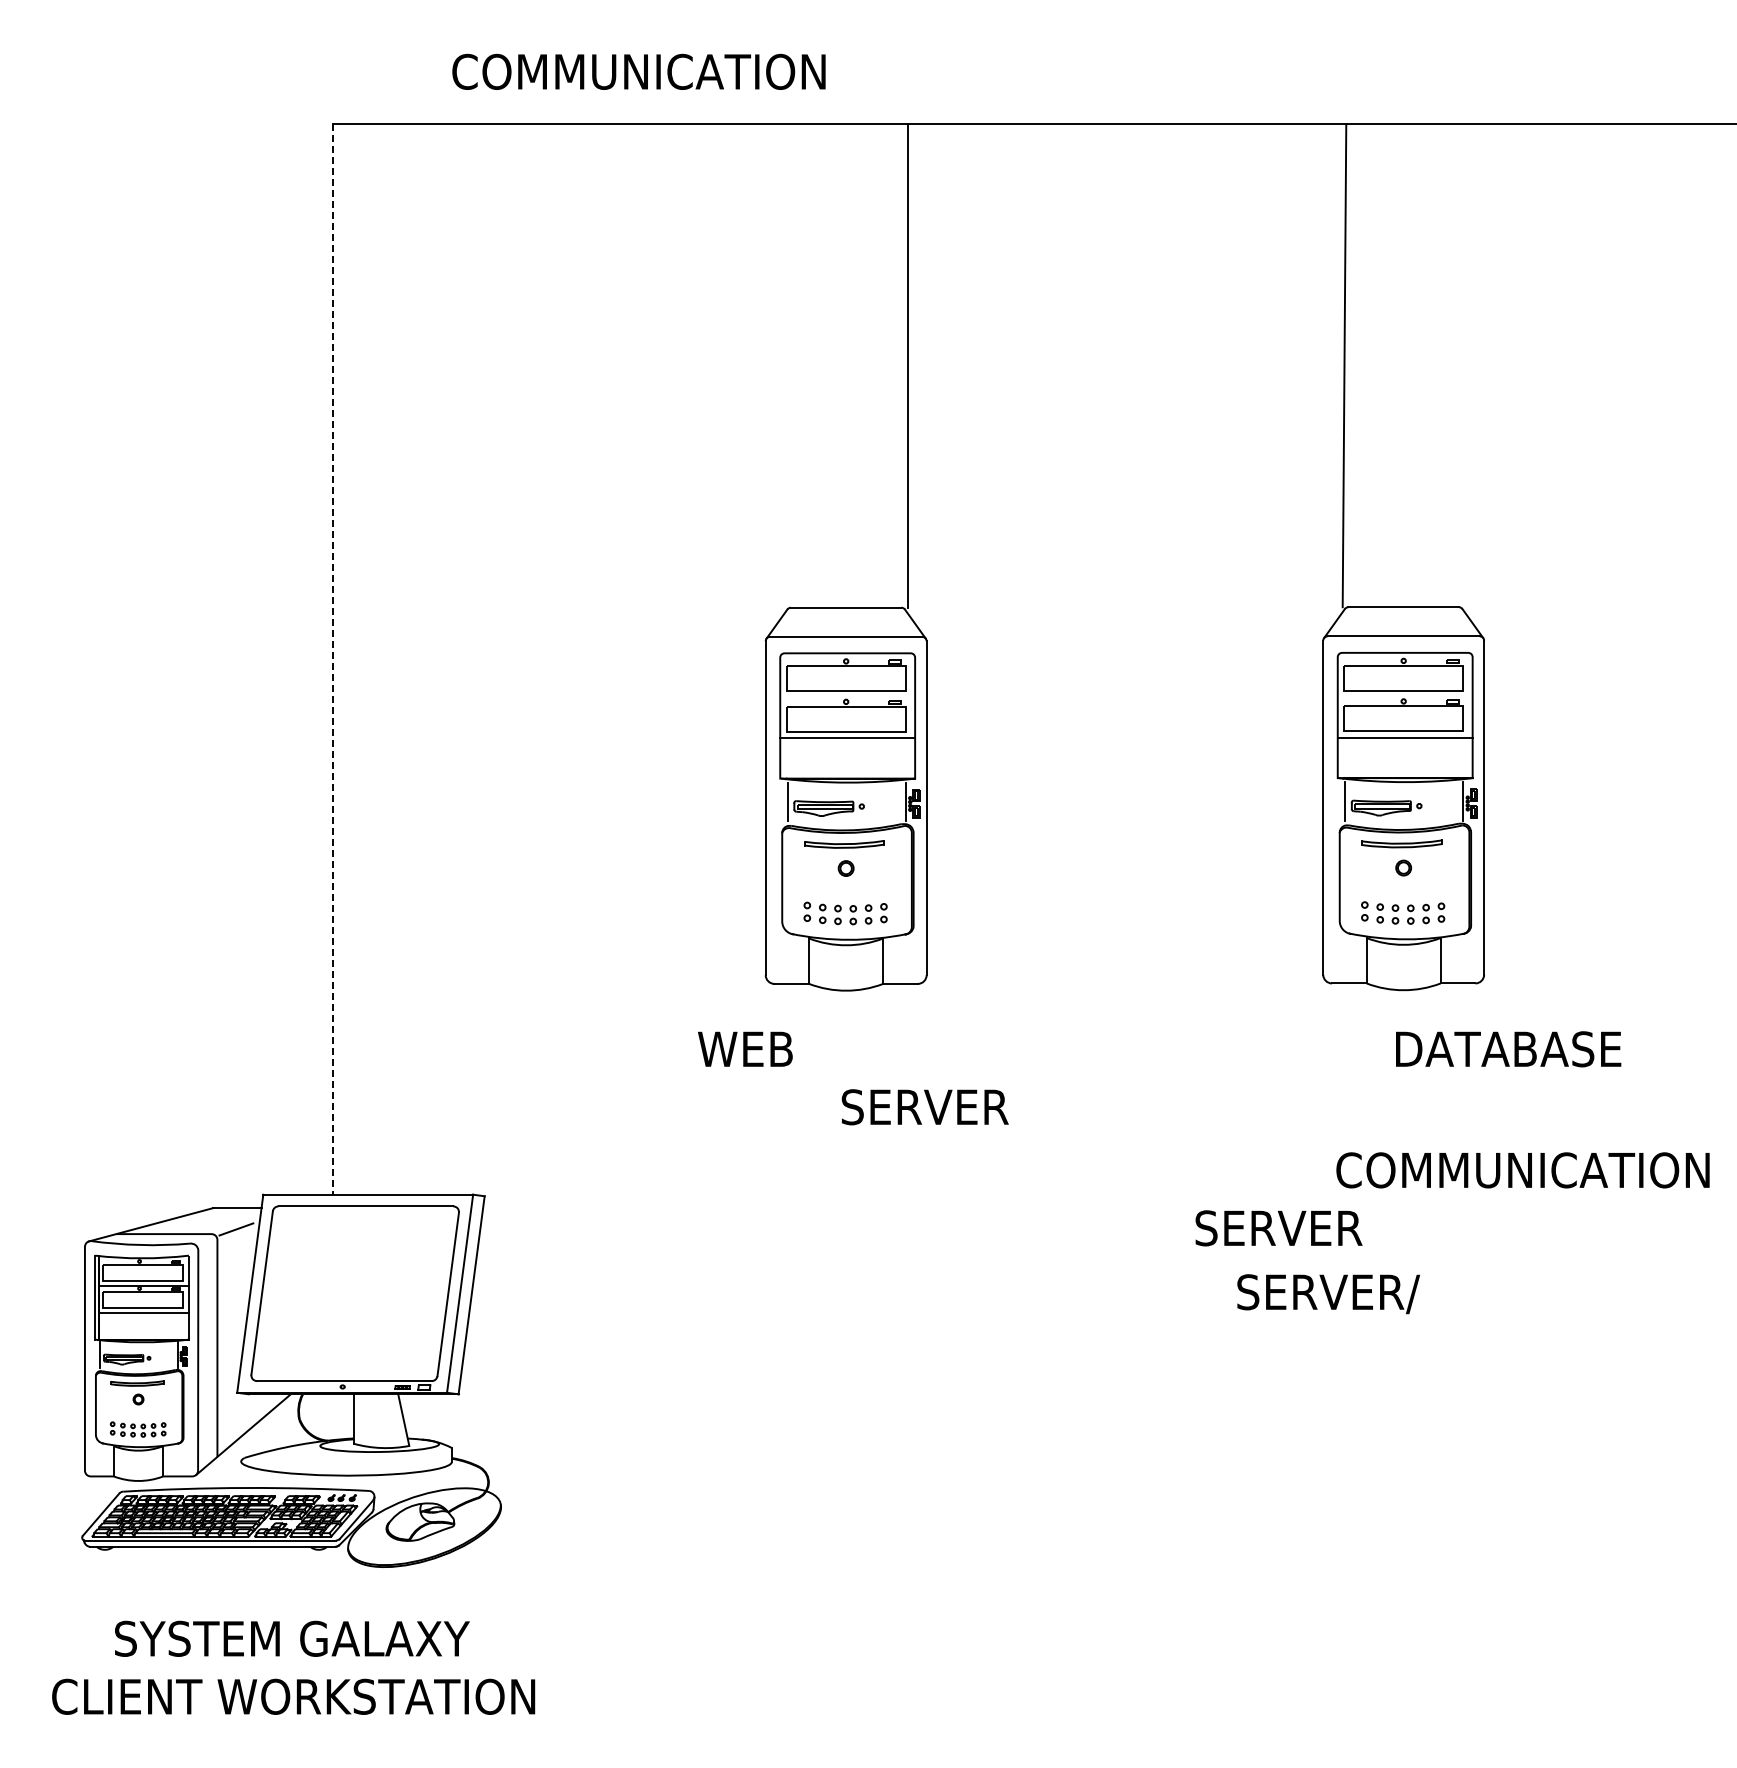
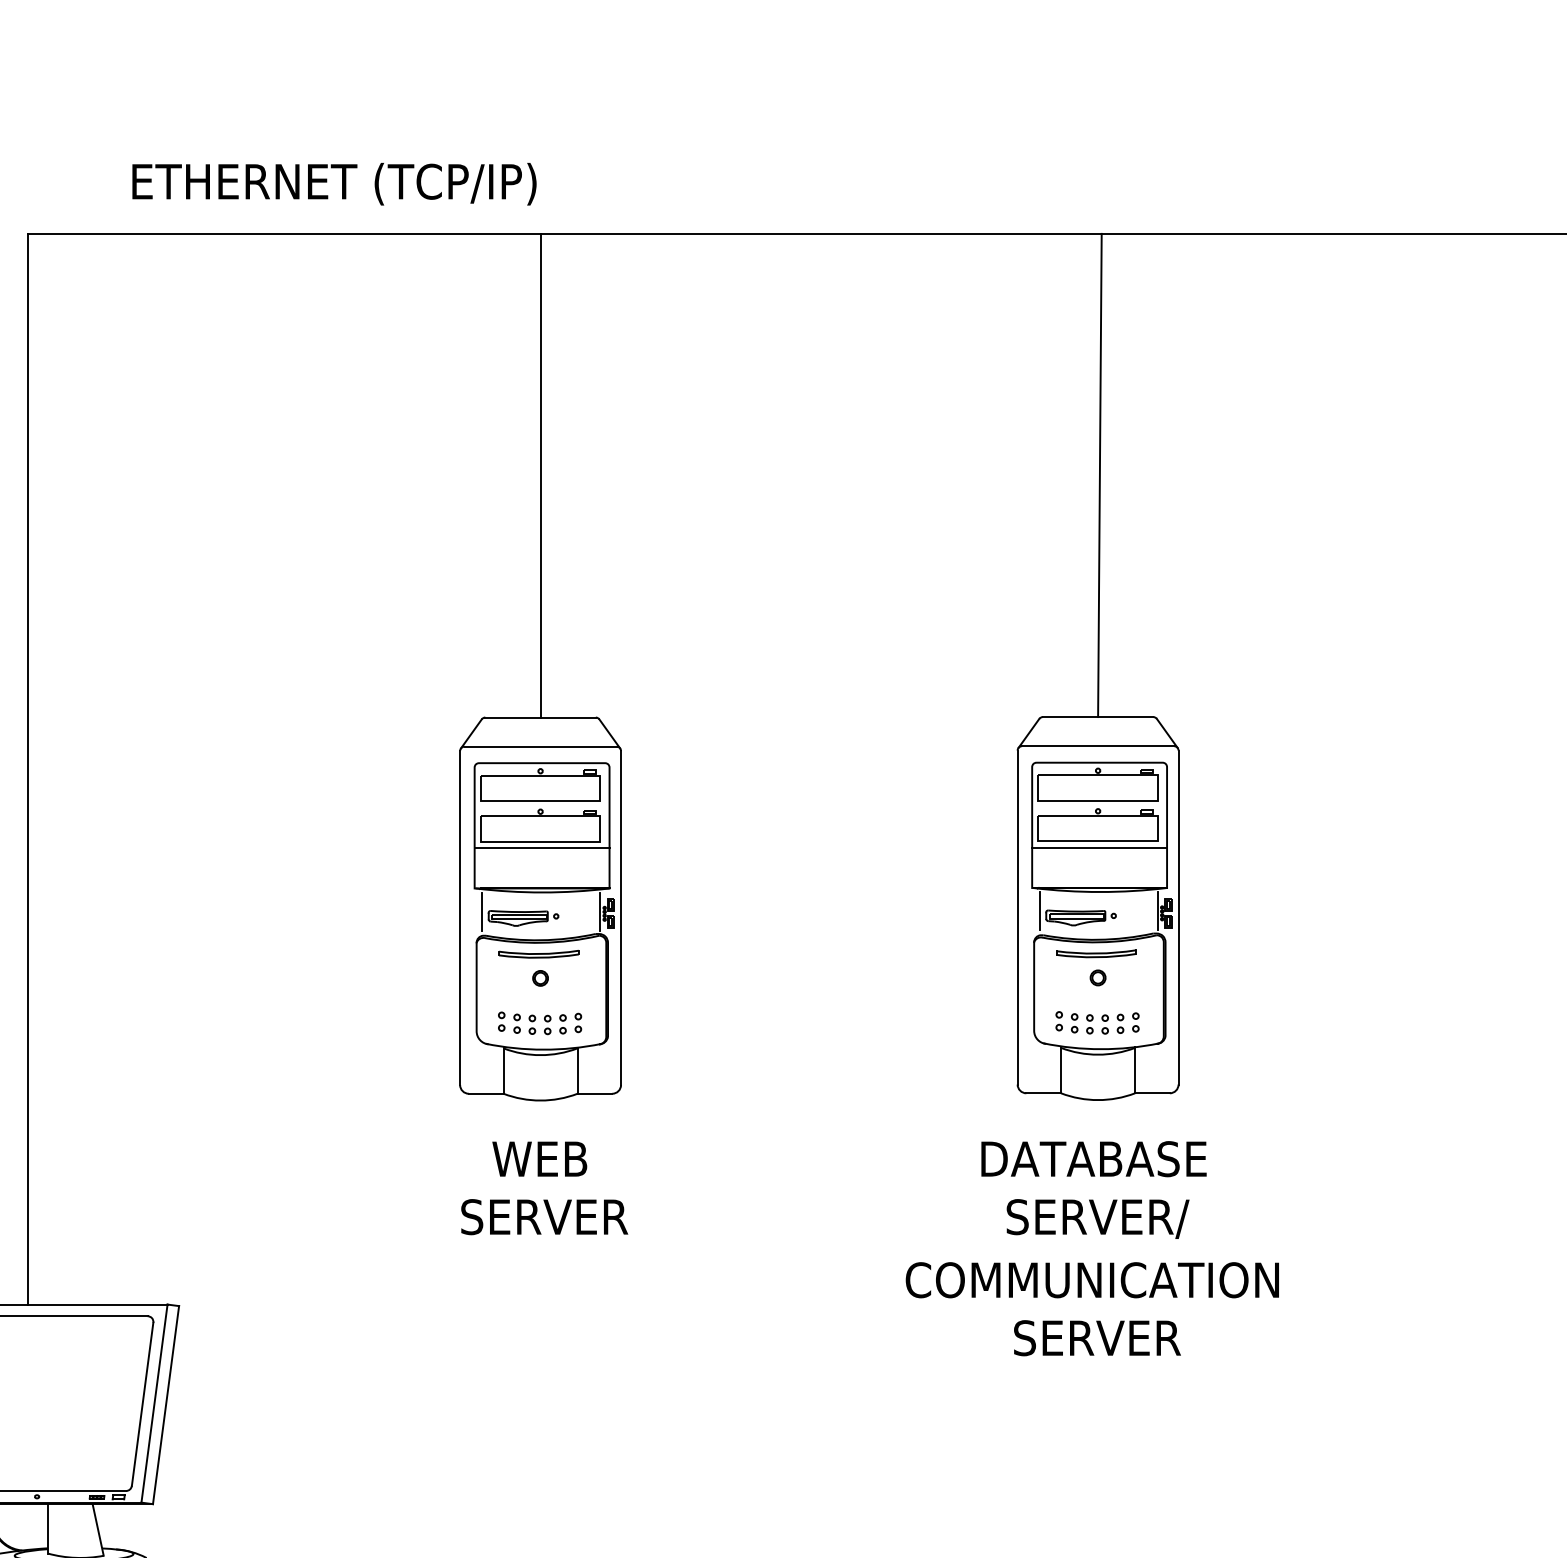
text: (640, 74) -> (334, 184), COMMUNICATION -> ETHERNET (TCP/IP)
line: (908, 365) -> (540, 475), moved
line: (1344, 365) -> (1099, 475), moved
line: (333, 659) -> (27, 769), dashed -> solid
text: (745, 1048) -> (539, 1158), moved
text: (1508, 1049) -> (1093, 1159), moved
text: (924, 1107) -> (543, 1217), moved
text: (1522, 1170) -> (1091, 1280), moved
text: (1278, 1228) -> (1096, 1338), moved
text: (1328, 1294) -> (1097, 1219), moved

